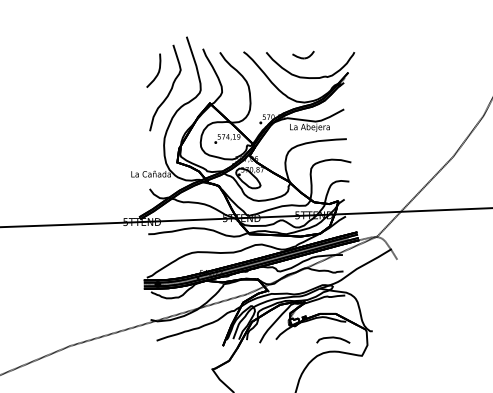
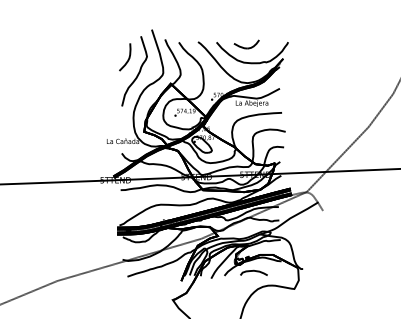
part: (303, 54) -> (246, 44), size x1.43
curve: (333, 338) -> (254, 271), moved

